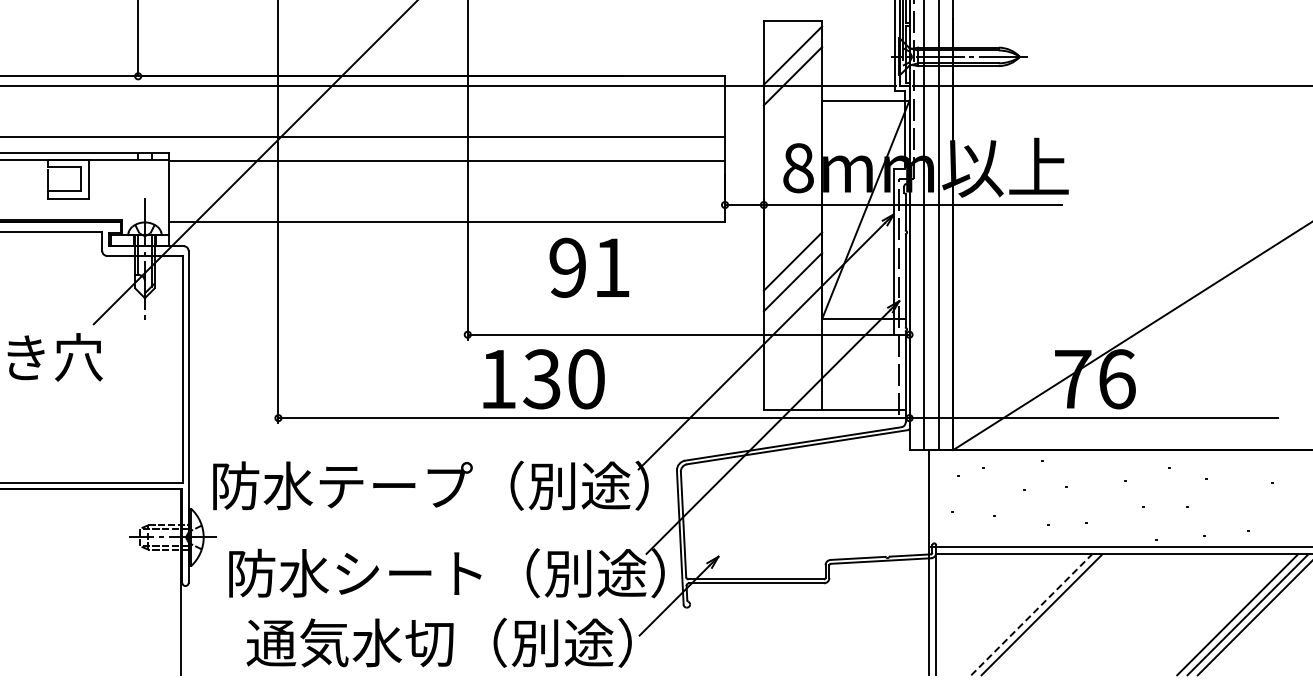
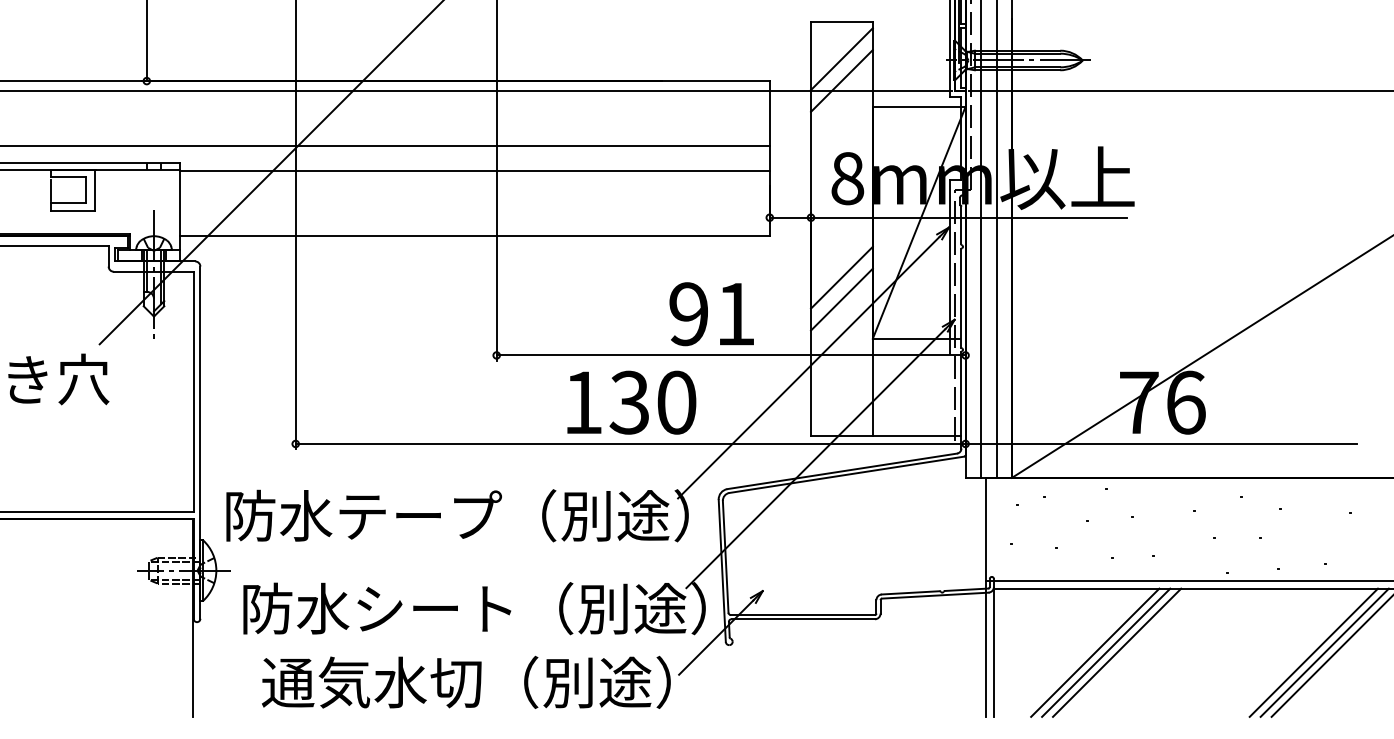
text: (589, 267) -> (711, 313), moved
text: (543, 379) -> (631, 402), moved
line: (1032, 614) -> (1096, 652), dashed -> solid
line: (1051, 614) -> (1116, 652), added

